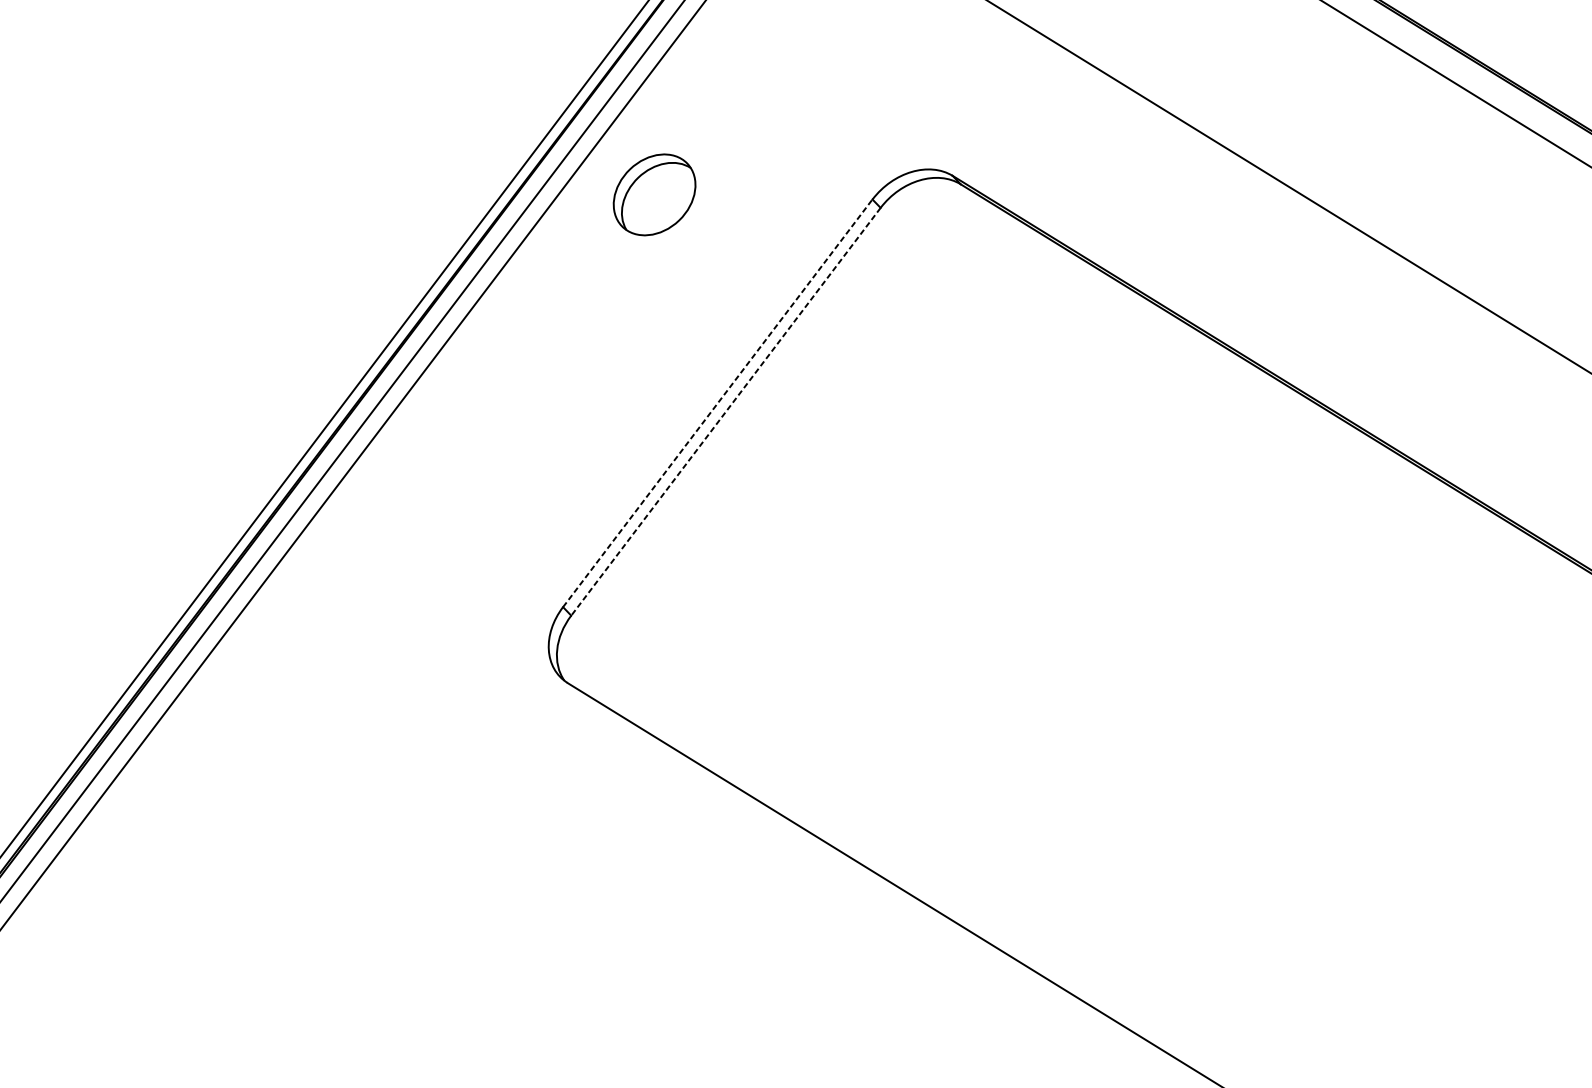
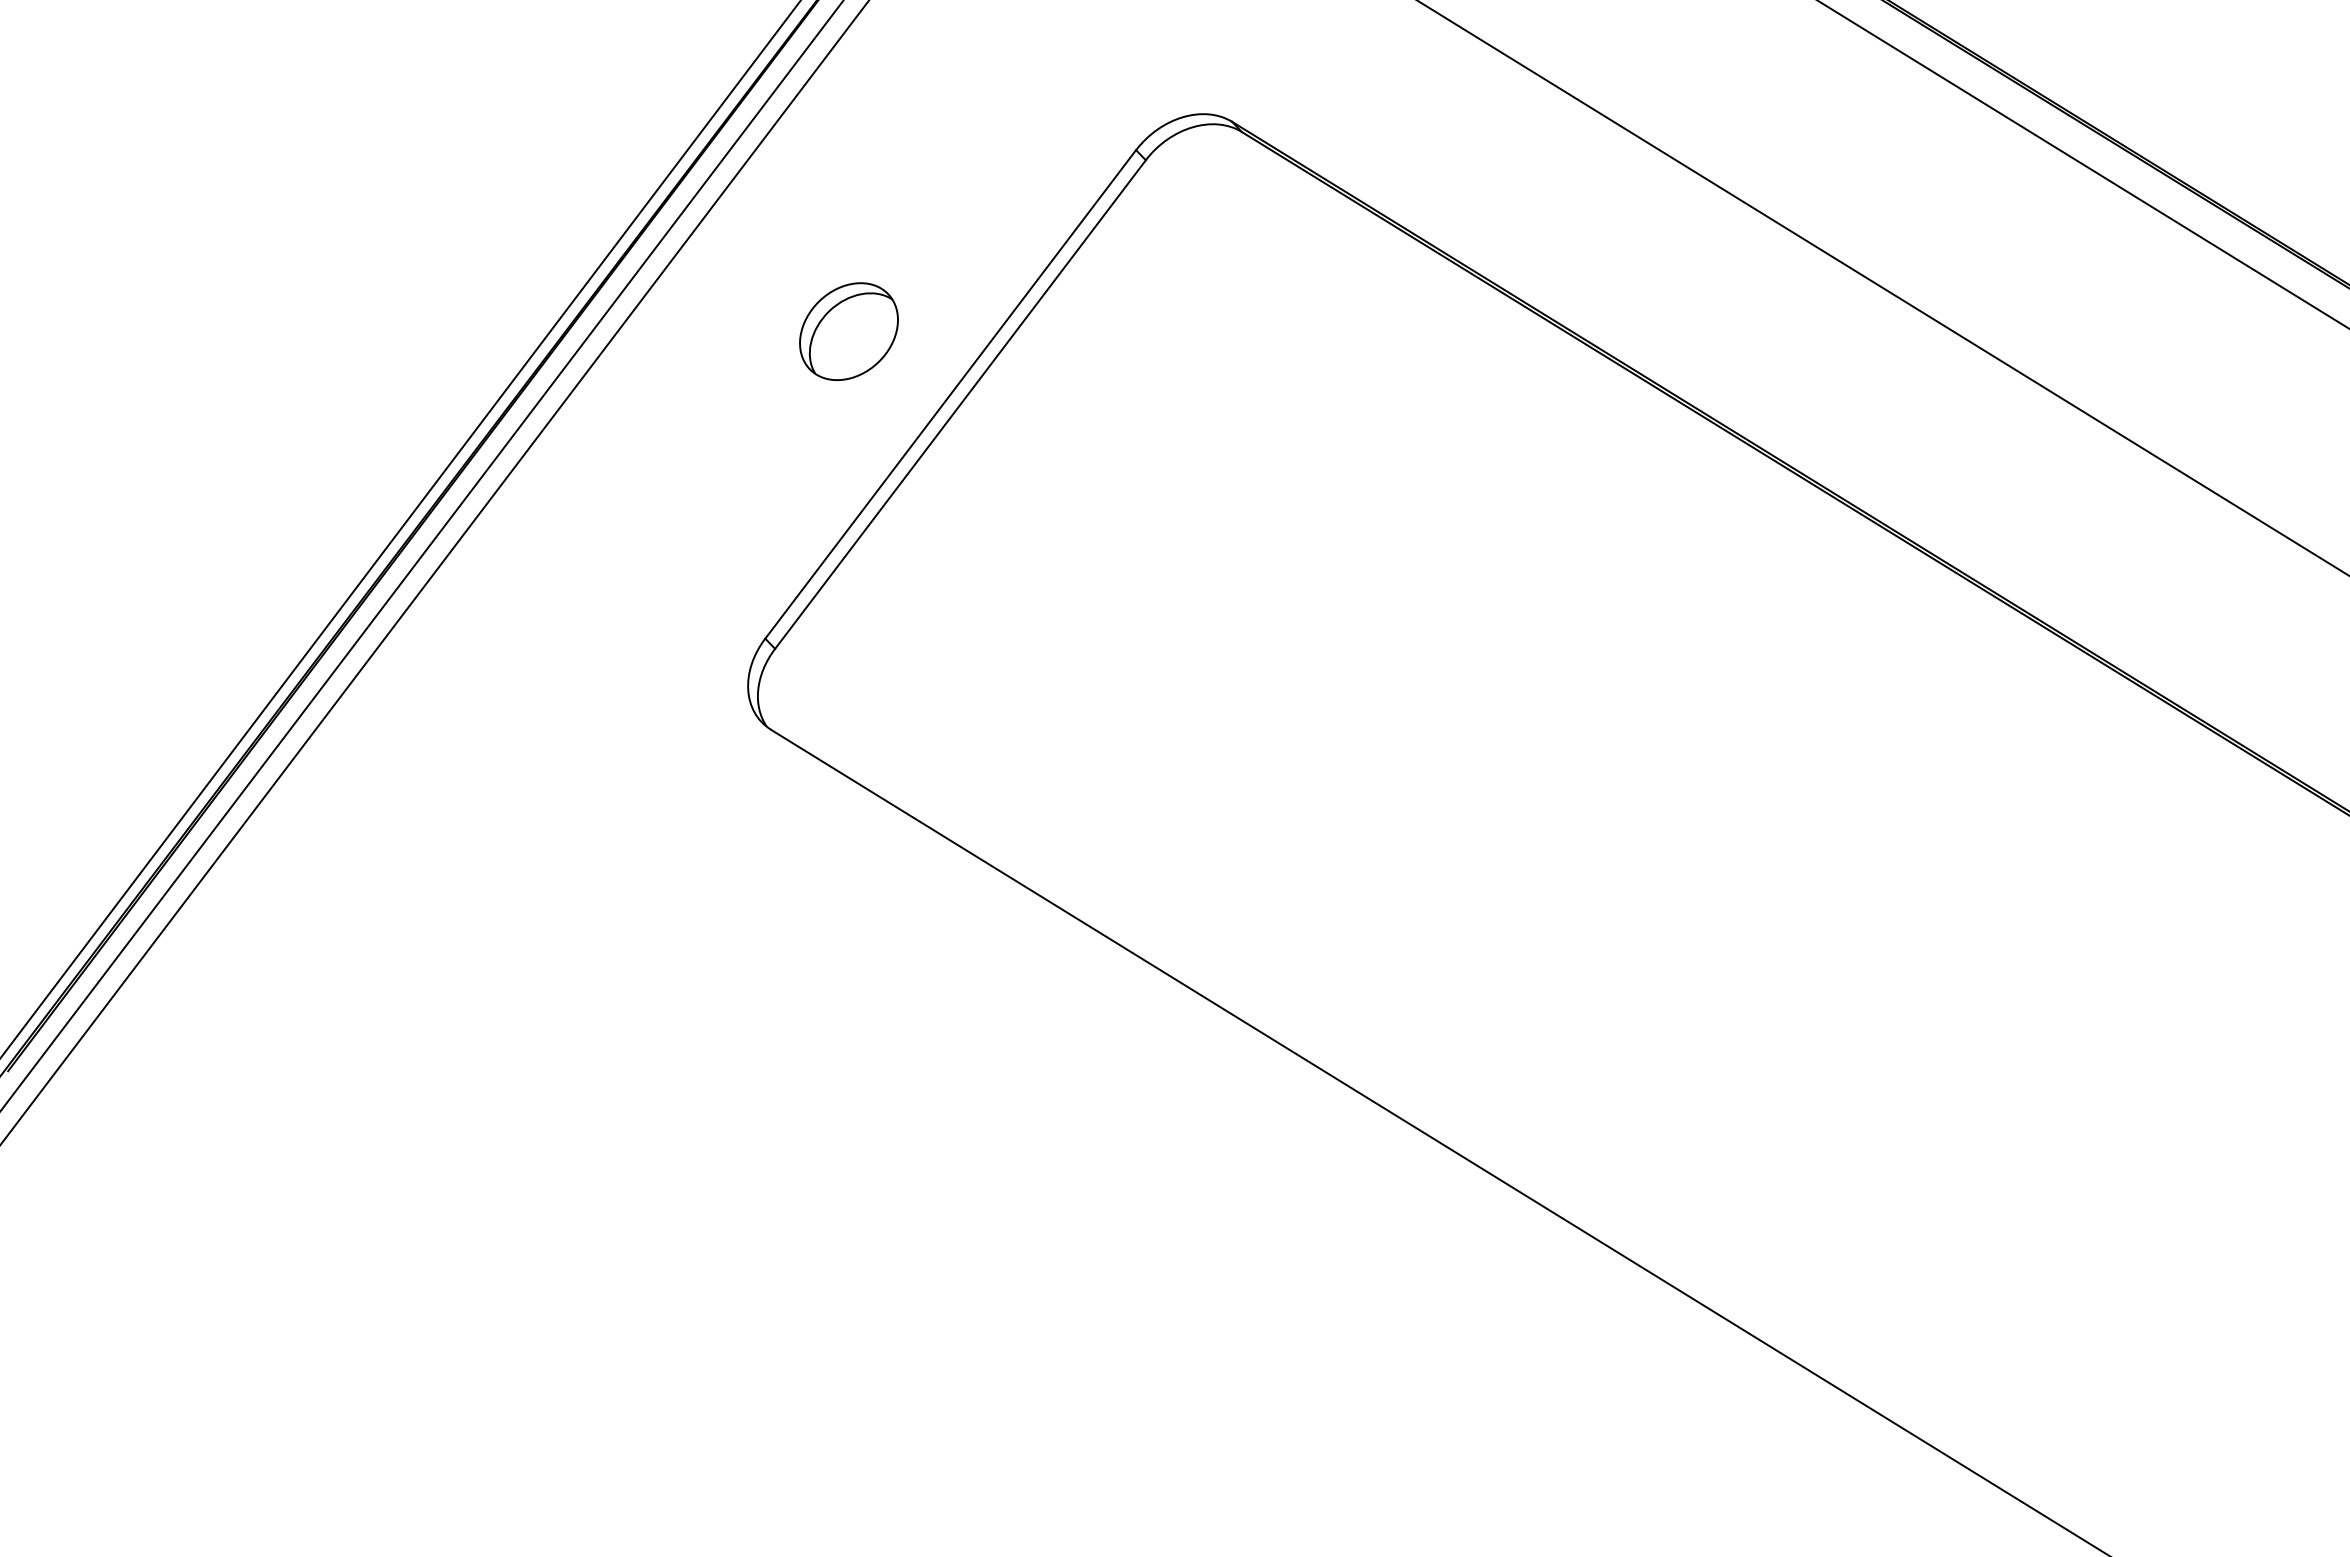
part: (654, 194) -> (848, 331), moved
line: (717, 403) -> (950, 394), dashed -> solid
line: (725, 411) -> (960, 404), dashed -> solid

